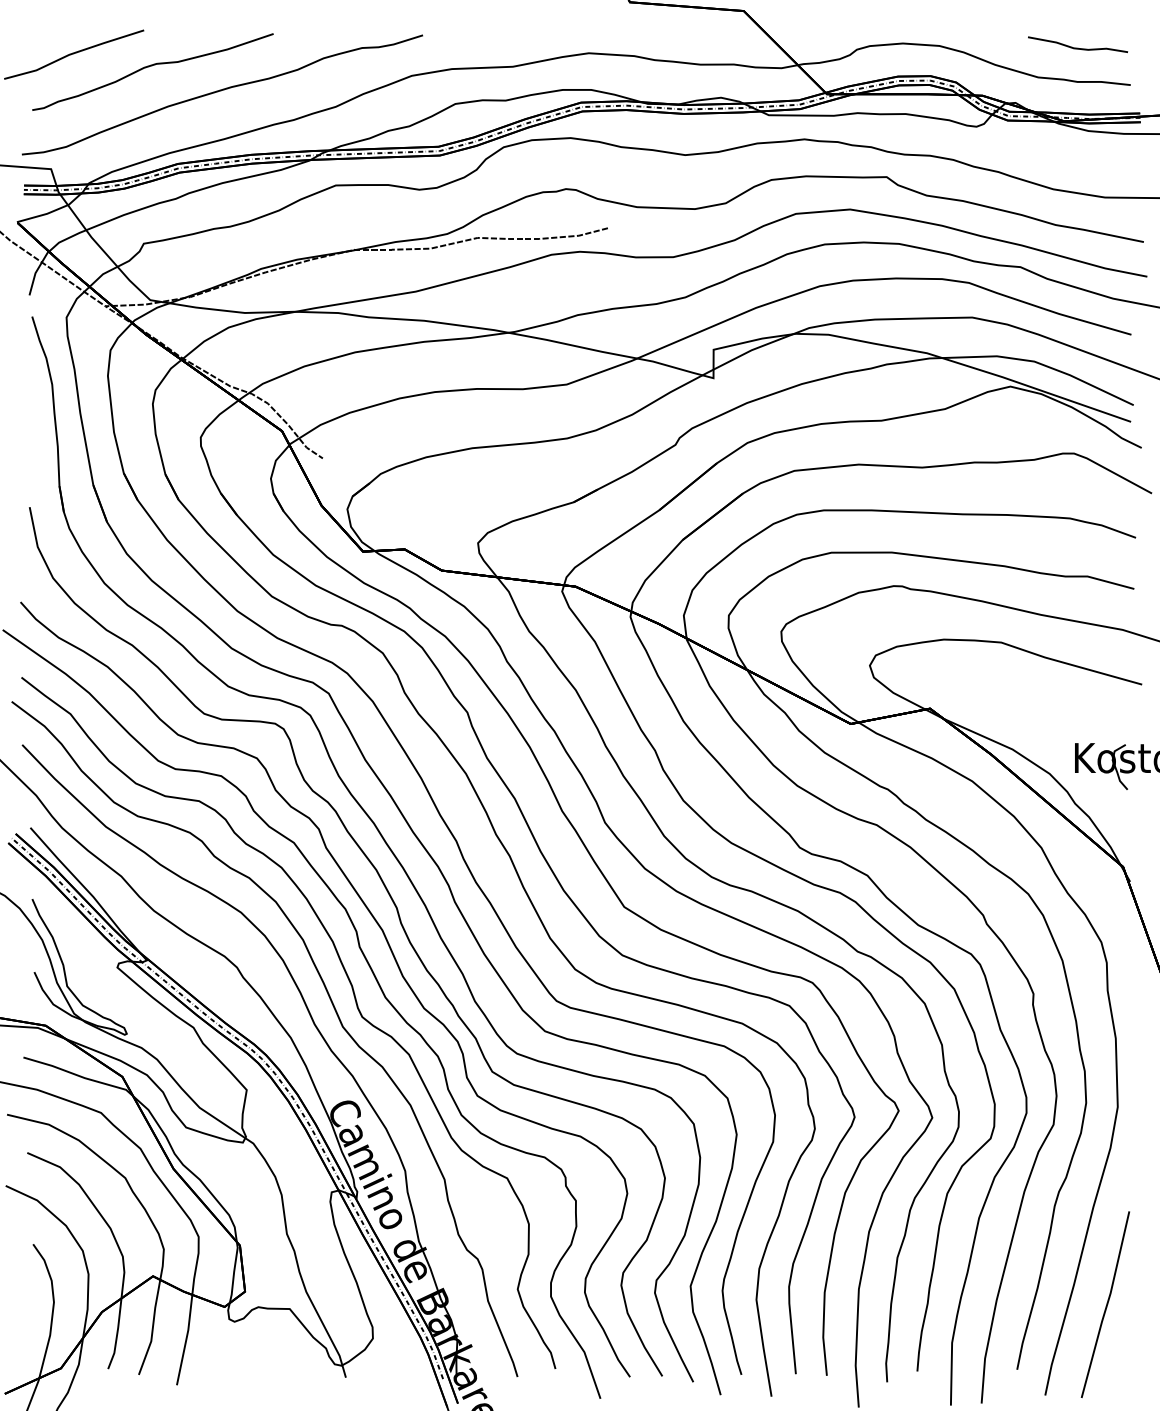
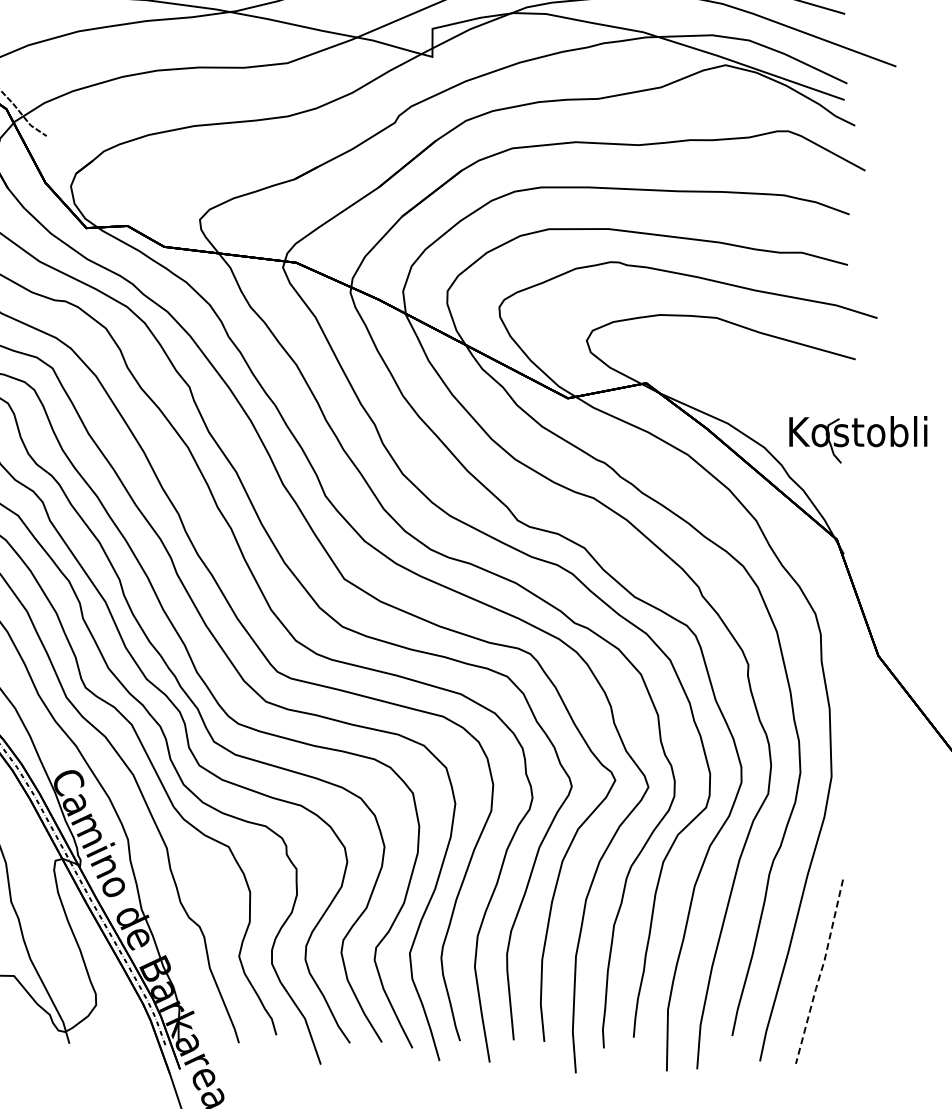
line: (1106, 1305) -> (820, 972), solid -> dashed

